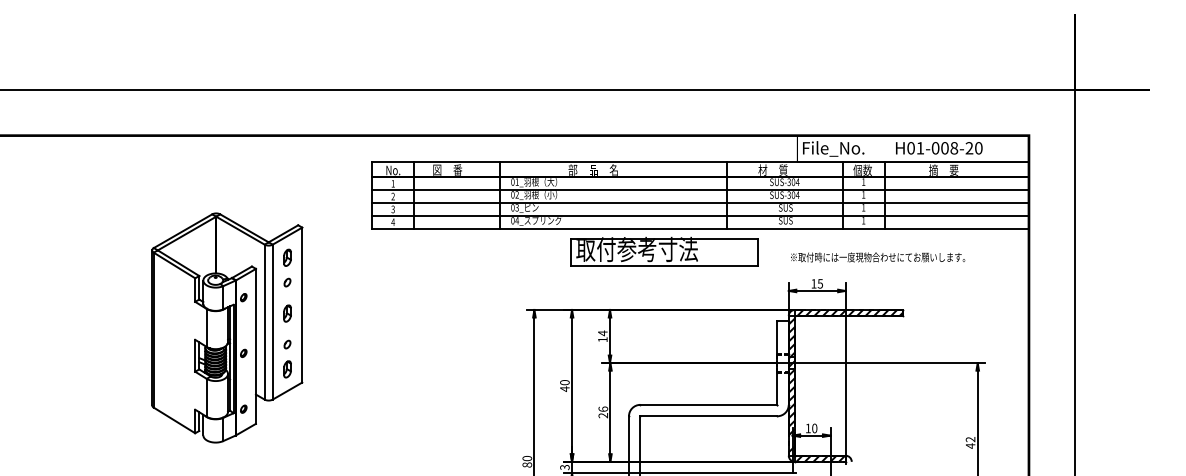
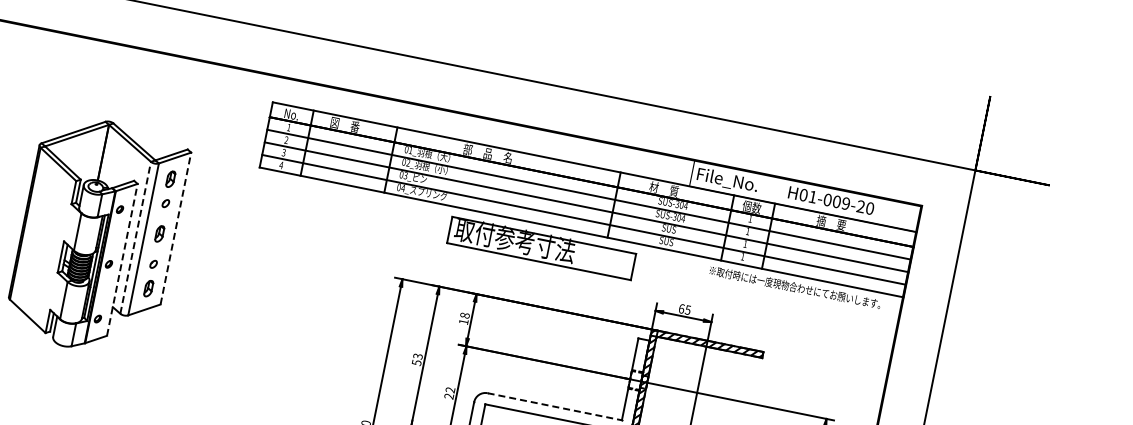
text: (954, 148) -> (846, 203), H01-008-20 -> H01-009-20
text: (878, 257) -> (795, 287), moved
text: (813, 283) -> (681, 308), 15 -> 65
line: (302, 304) -> (176, 228), solid -> dashed
line: (264, 321) -> (135, 237), solid -> dashed
text: (602, 333) -> (464, 315), 14 -> 18
line: (255, 345) -> (122, 258), solid -> dashed
text: (564, 385) -> (417, 359), 40 -> 53
line: (709, 404) -> (555, 406), solid -> dashed
text: (602, 408) -> (449, 389), 26 -> 22

